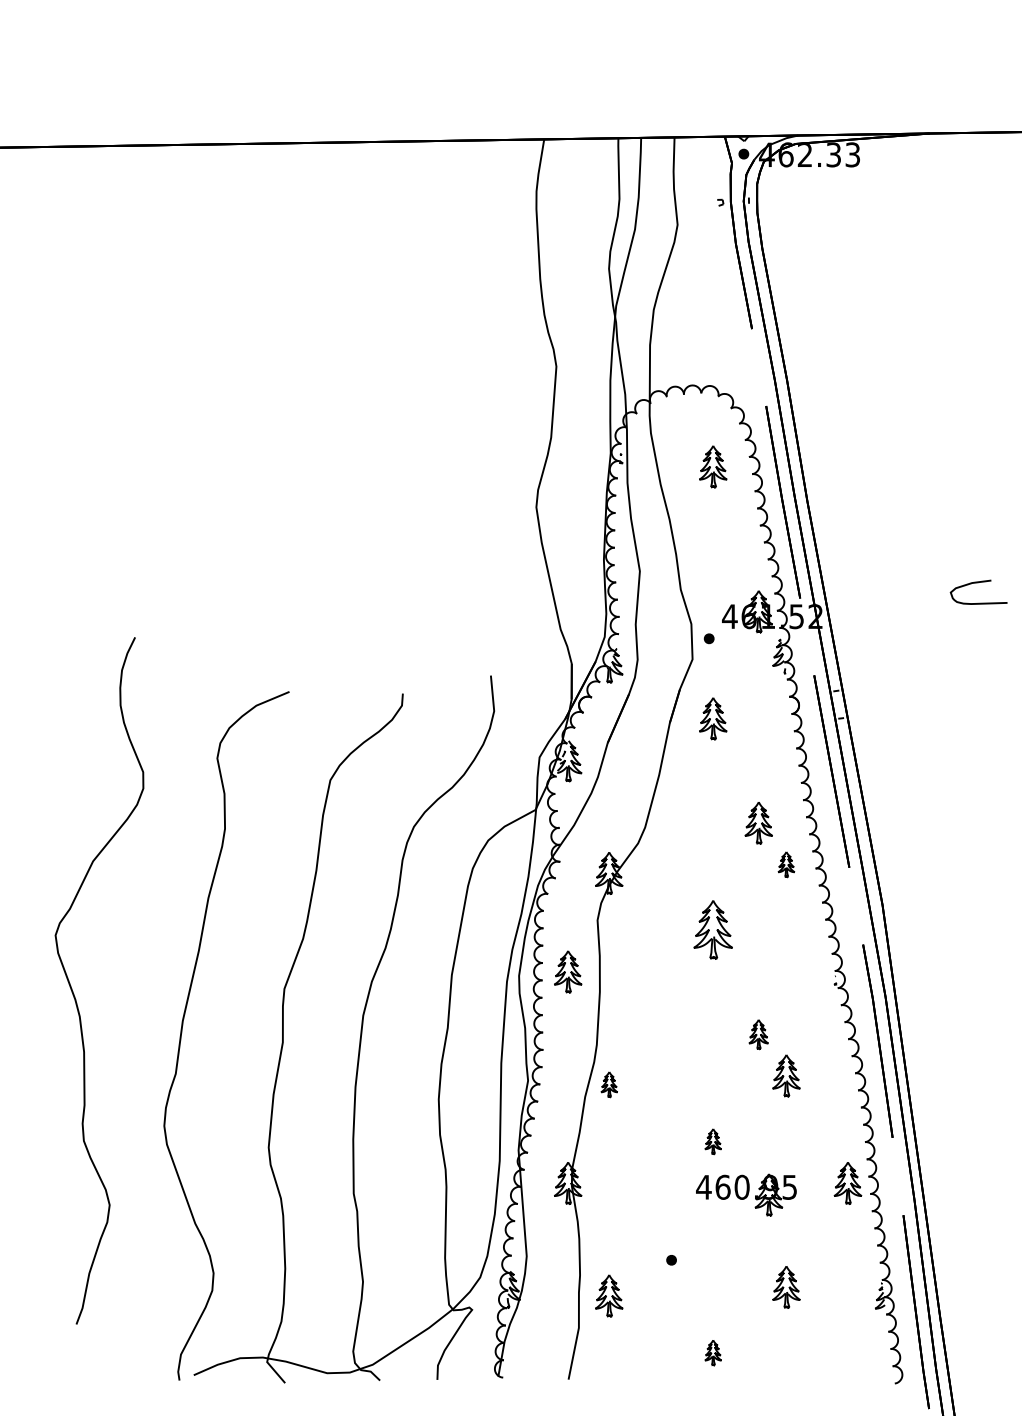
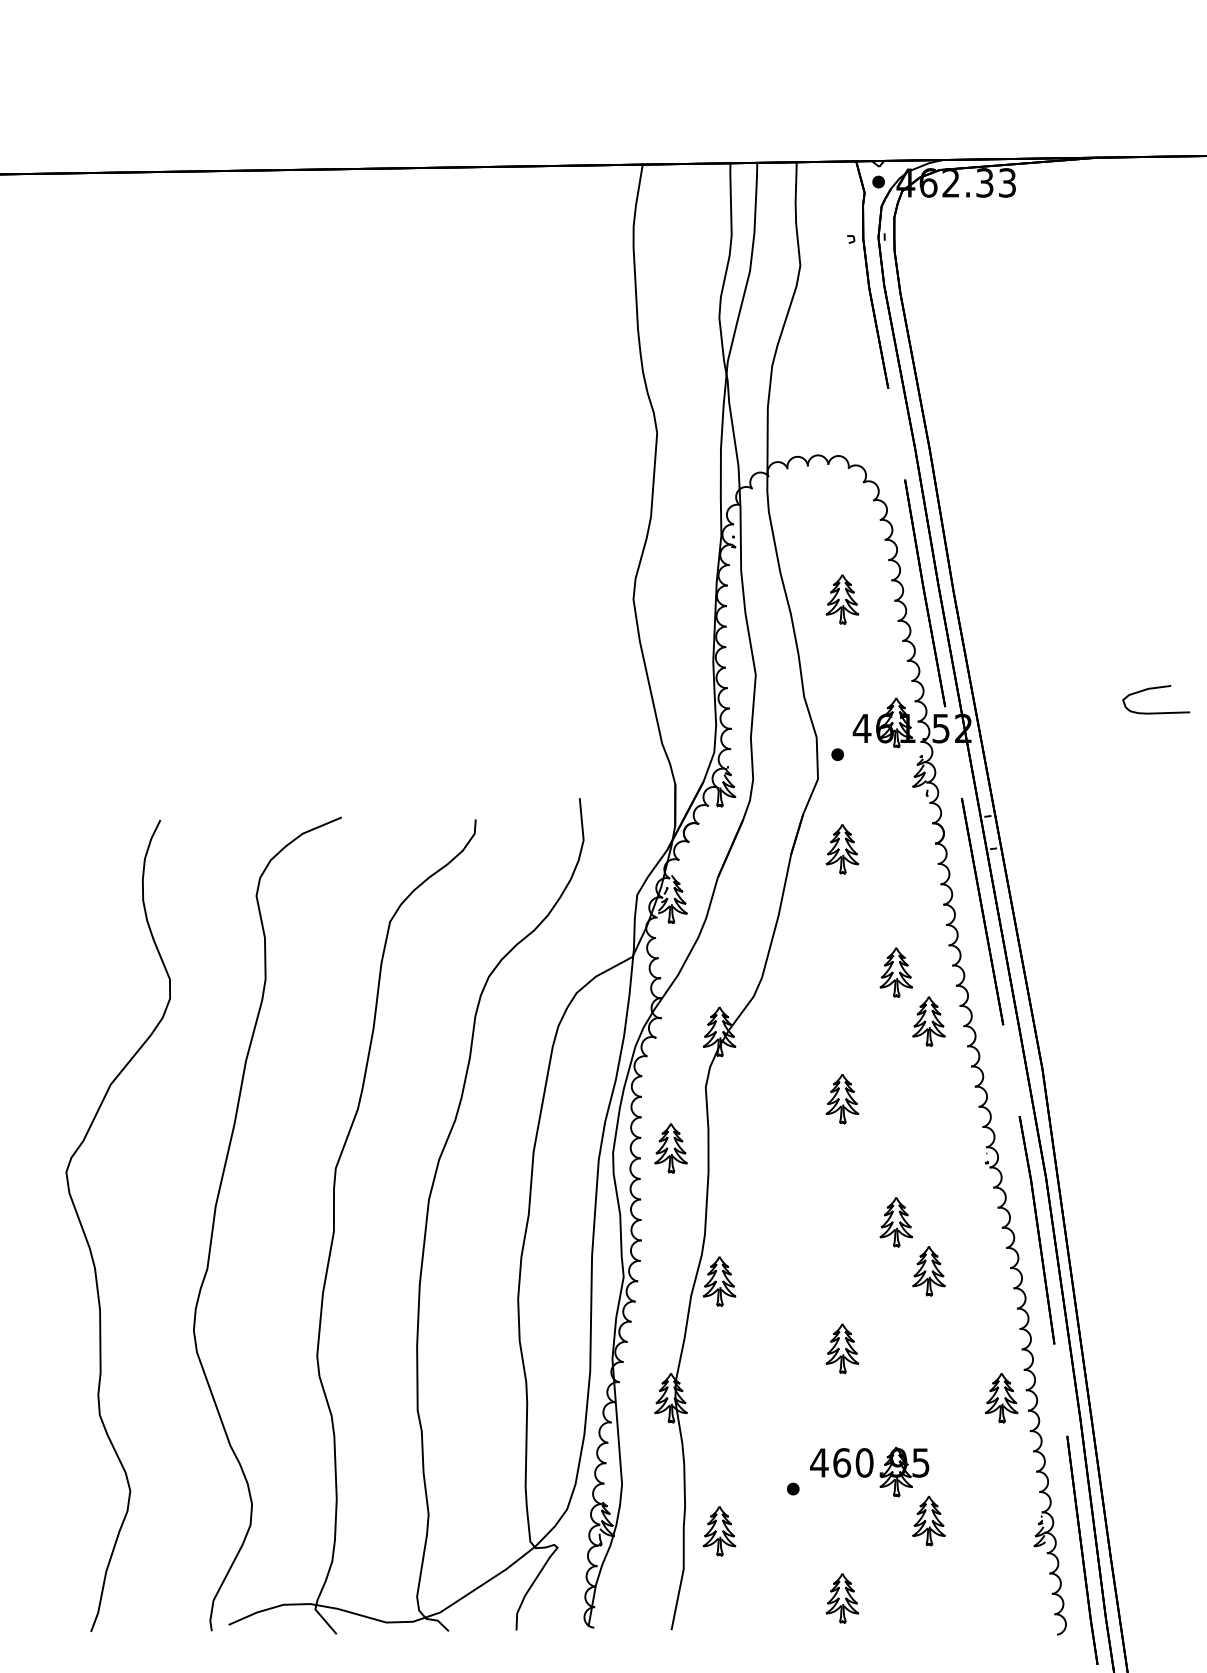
part: (713, 466) -> (842, 599), moved
part: (786, 864) -> (928, 1021), size x1.67
part: (713, 930) -> (842, 1099), size x0.71
curve: (73, 991) -> (87, 1238), moved
part: (758, 1034) -> (895, 1222), size x1.43
part: (609, 1084) -> (719, 1281), size x1.67
part: (713, 1141) -> (842, 1348), size x1.67
part: (746, 1195) -> (869, 1472), moved
part: (713, 1352) -> (842, 1598), size x1.67

